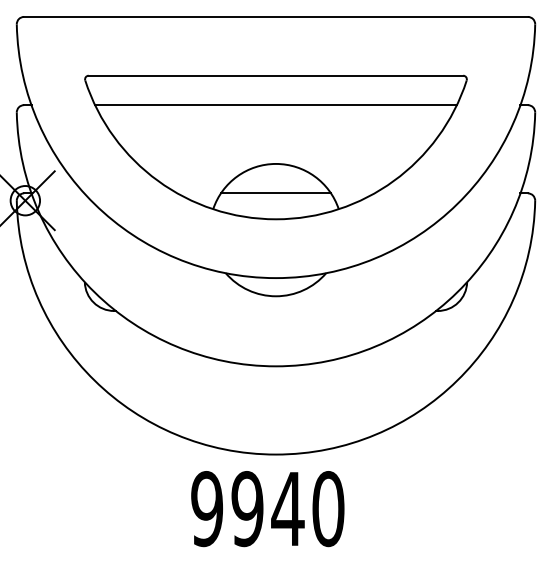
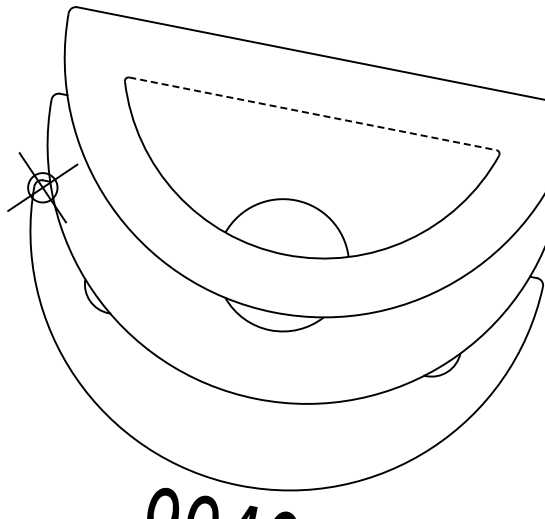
line: (276, 75) -> (313, 113), solid -> dashed
line: (275, 105) -> (306, 142), removed
line: (275, 193) -> (289, 229), removed

